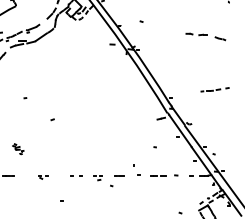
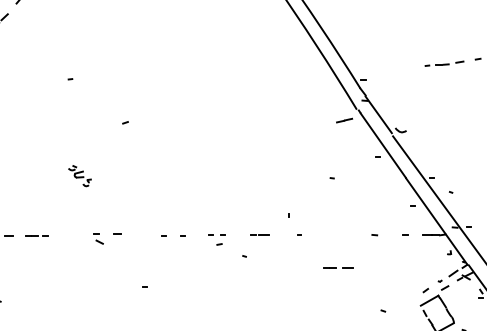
part: (18, 149) -> (80, 176), moved
line: (157, 175) -> (336, 267), moved
part: (43, 177) -> (107, 239), size x1.6

